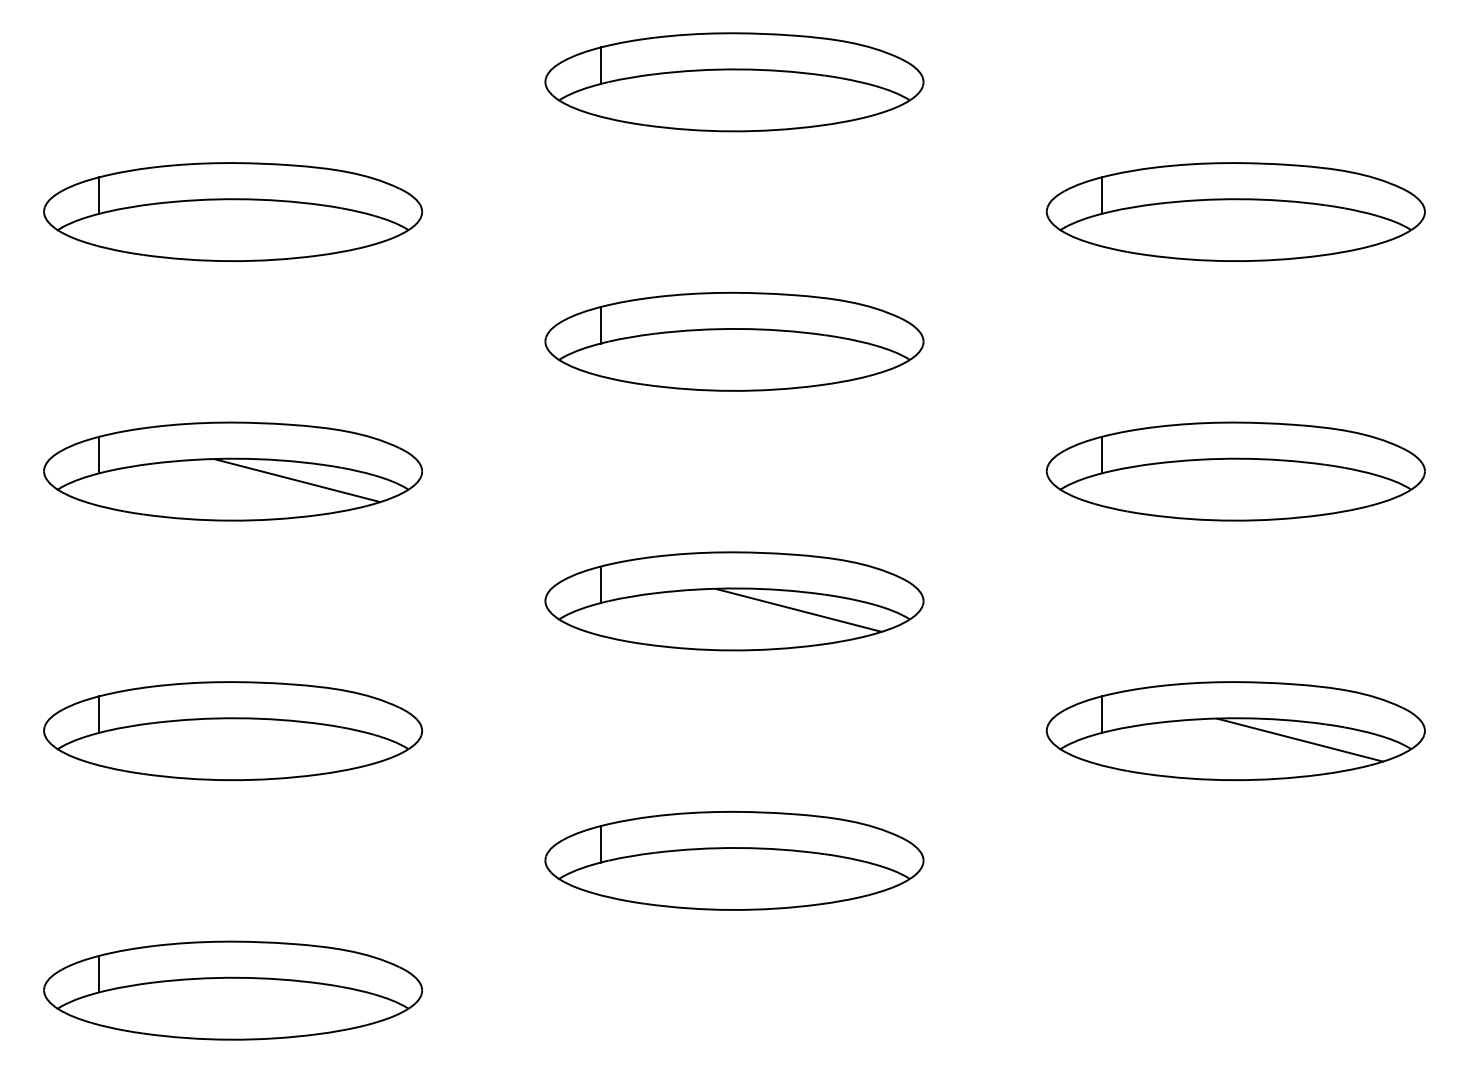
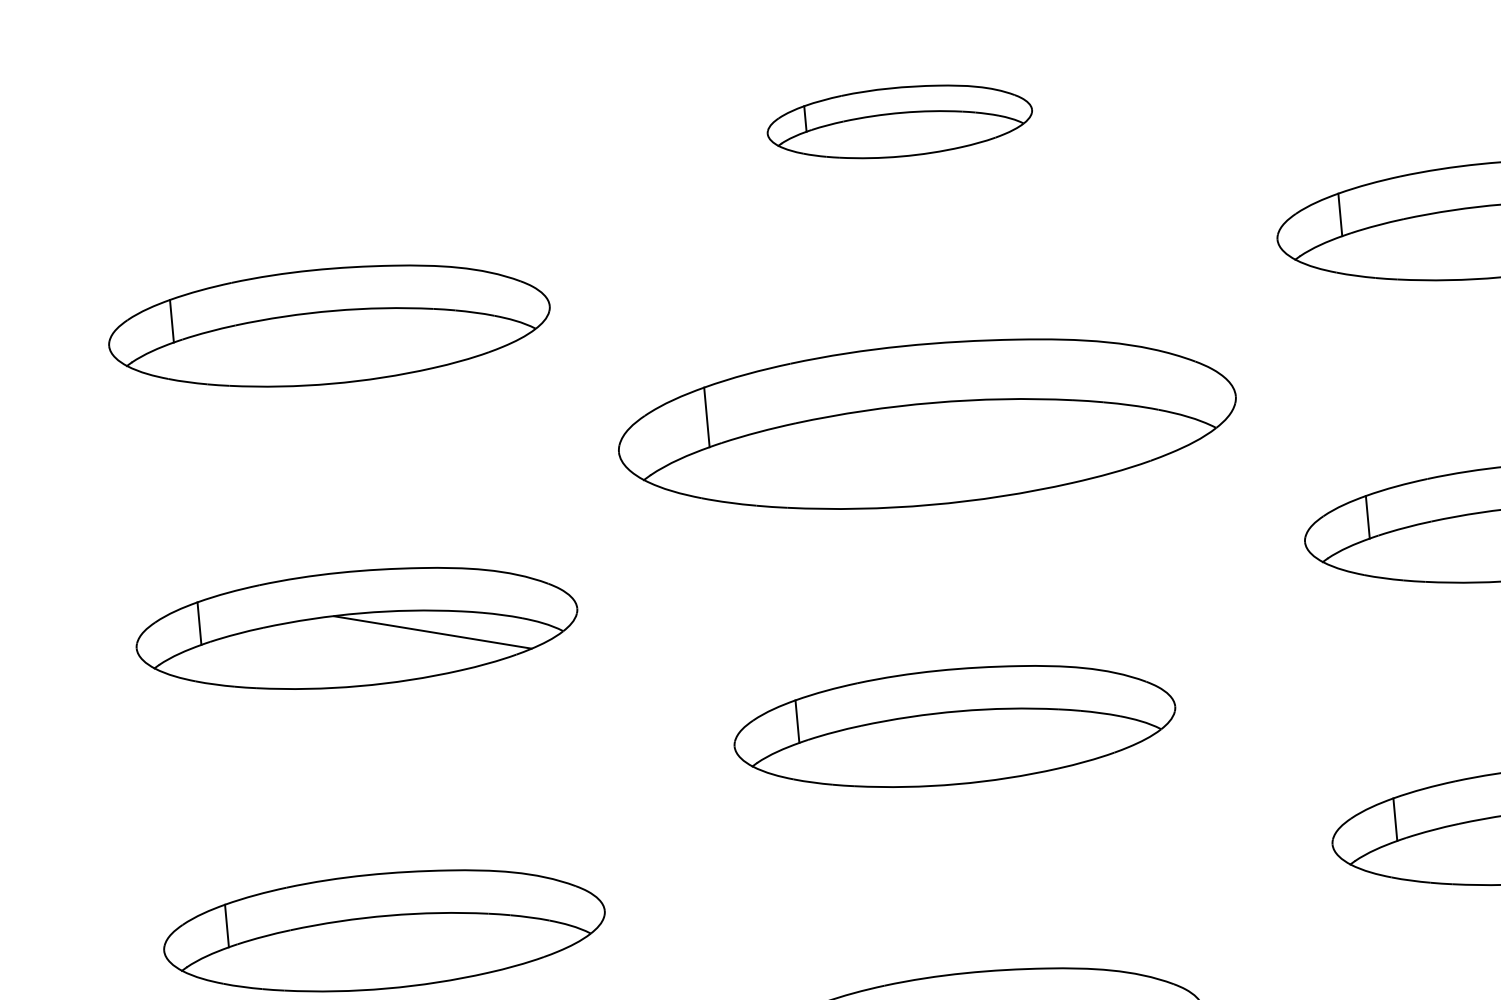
part: (734, 82) -> (899, 122), size x0.6
part: (734, 341) -> (927, 423), size x1.4
line: (798, 610) -> (1030, 730), removed

